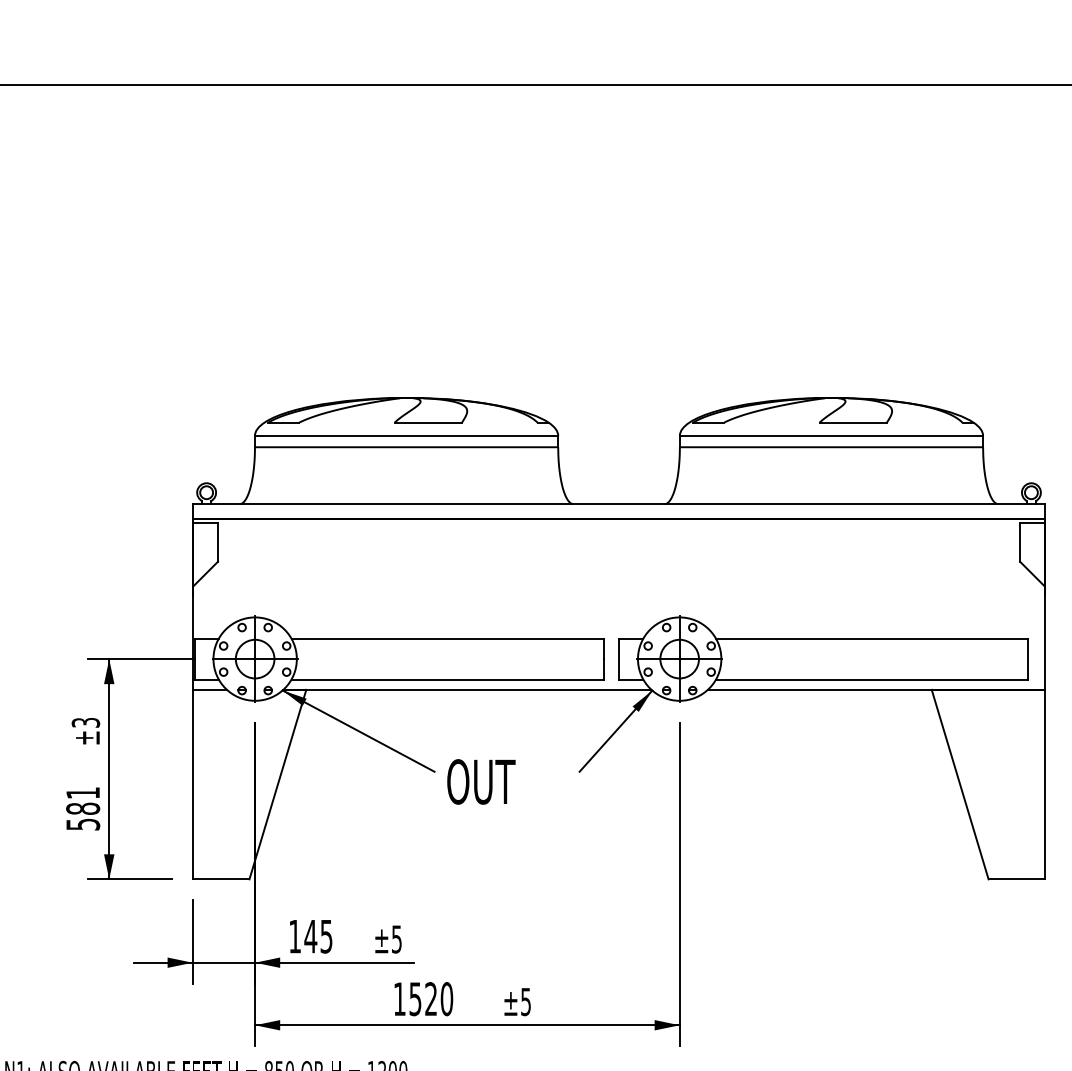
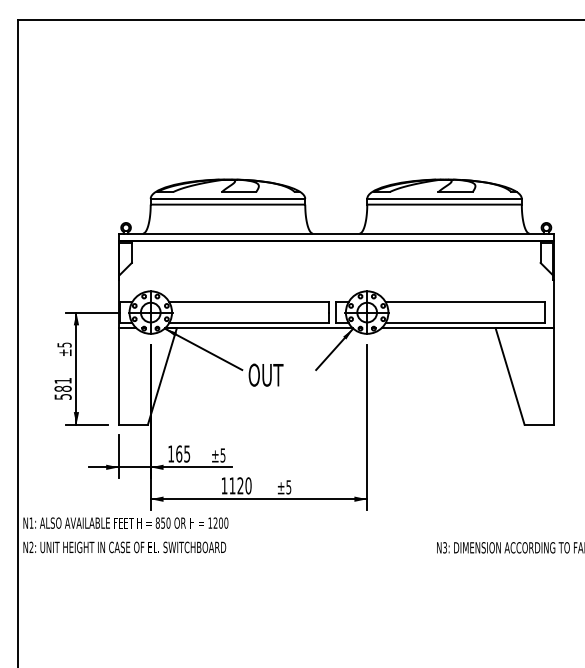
text: (83, 721) -> (63, 344), ±3 -> ±5
text: (309, 935) -> (178, 453), 145 -> 165
text: (415, 998) -> (232, 485), 1520 -> 1120

